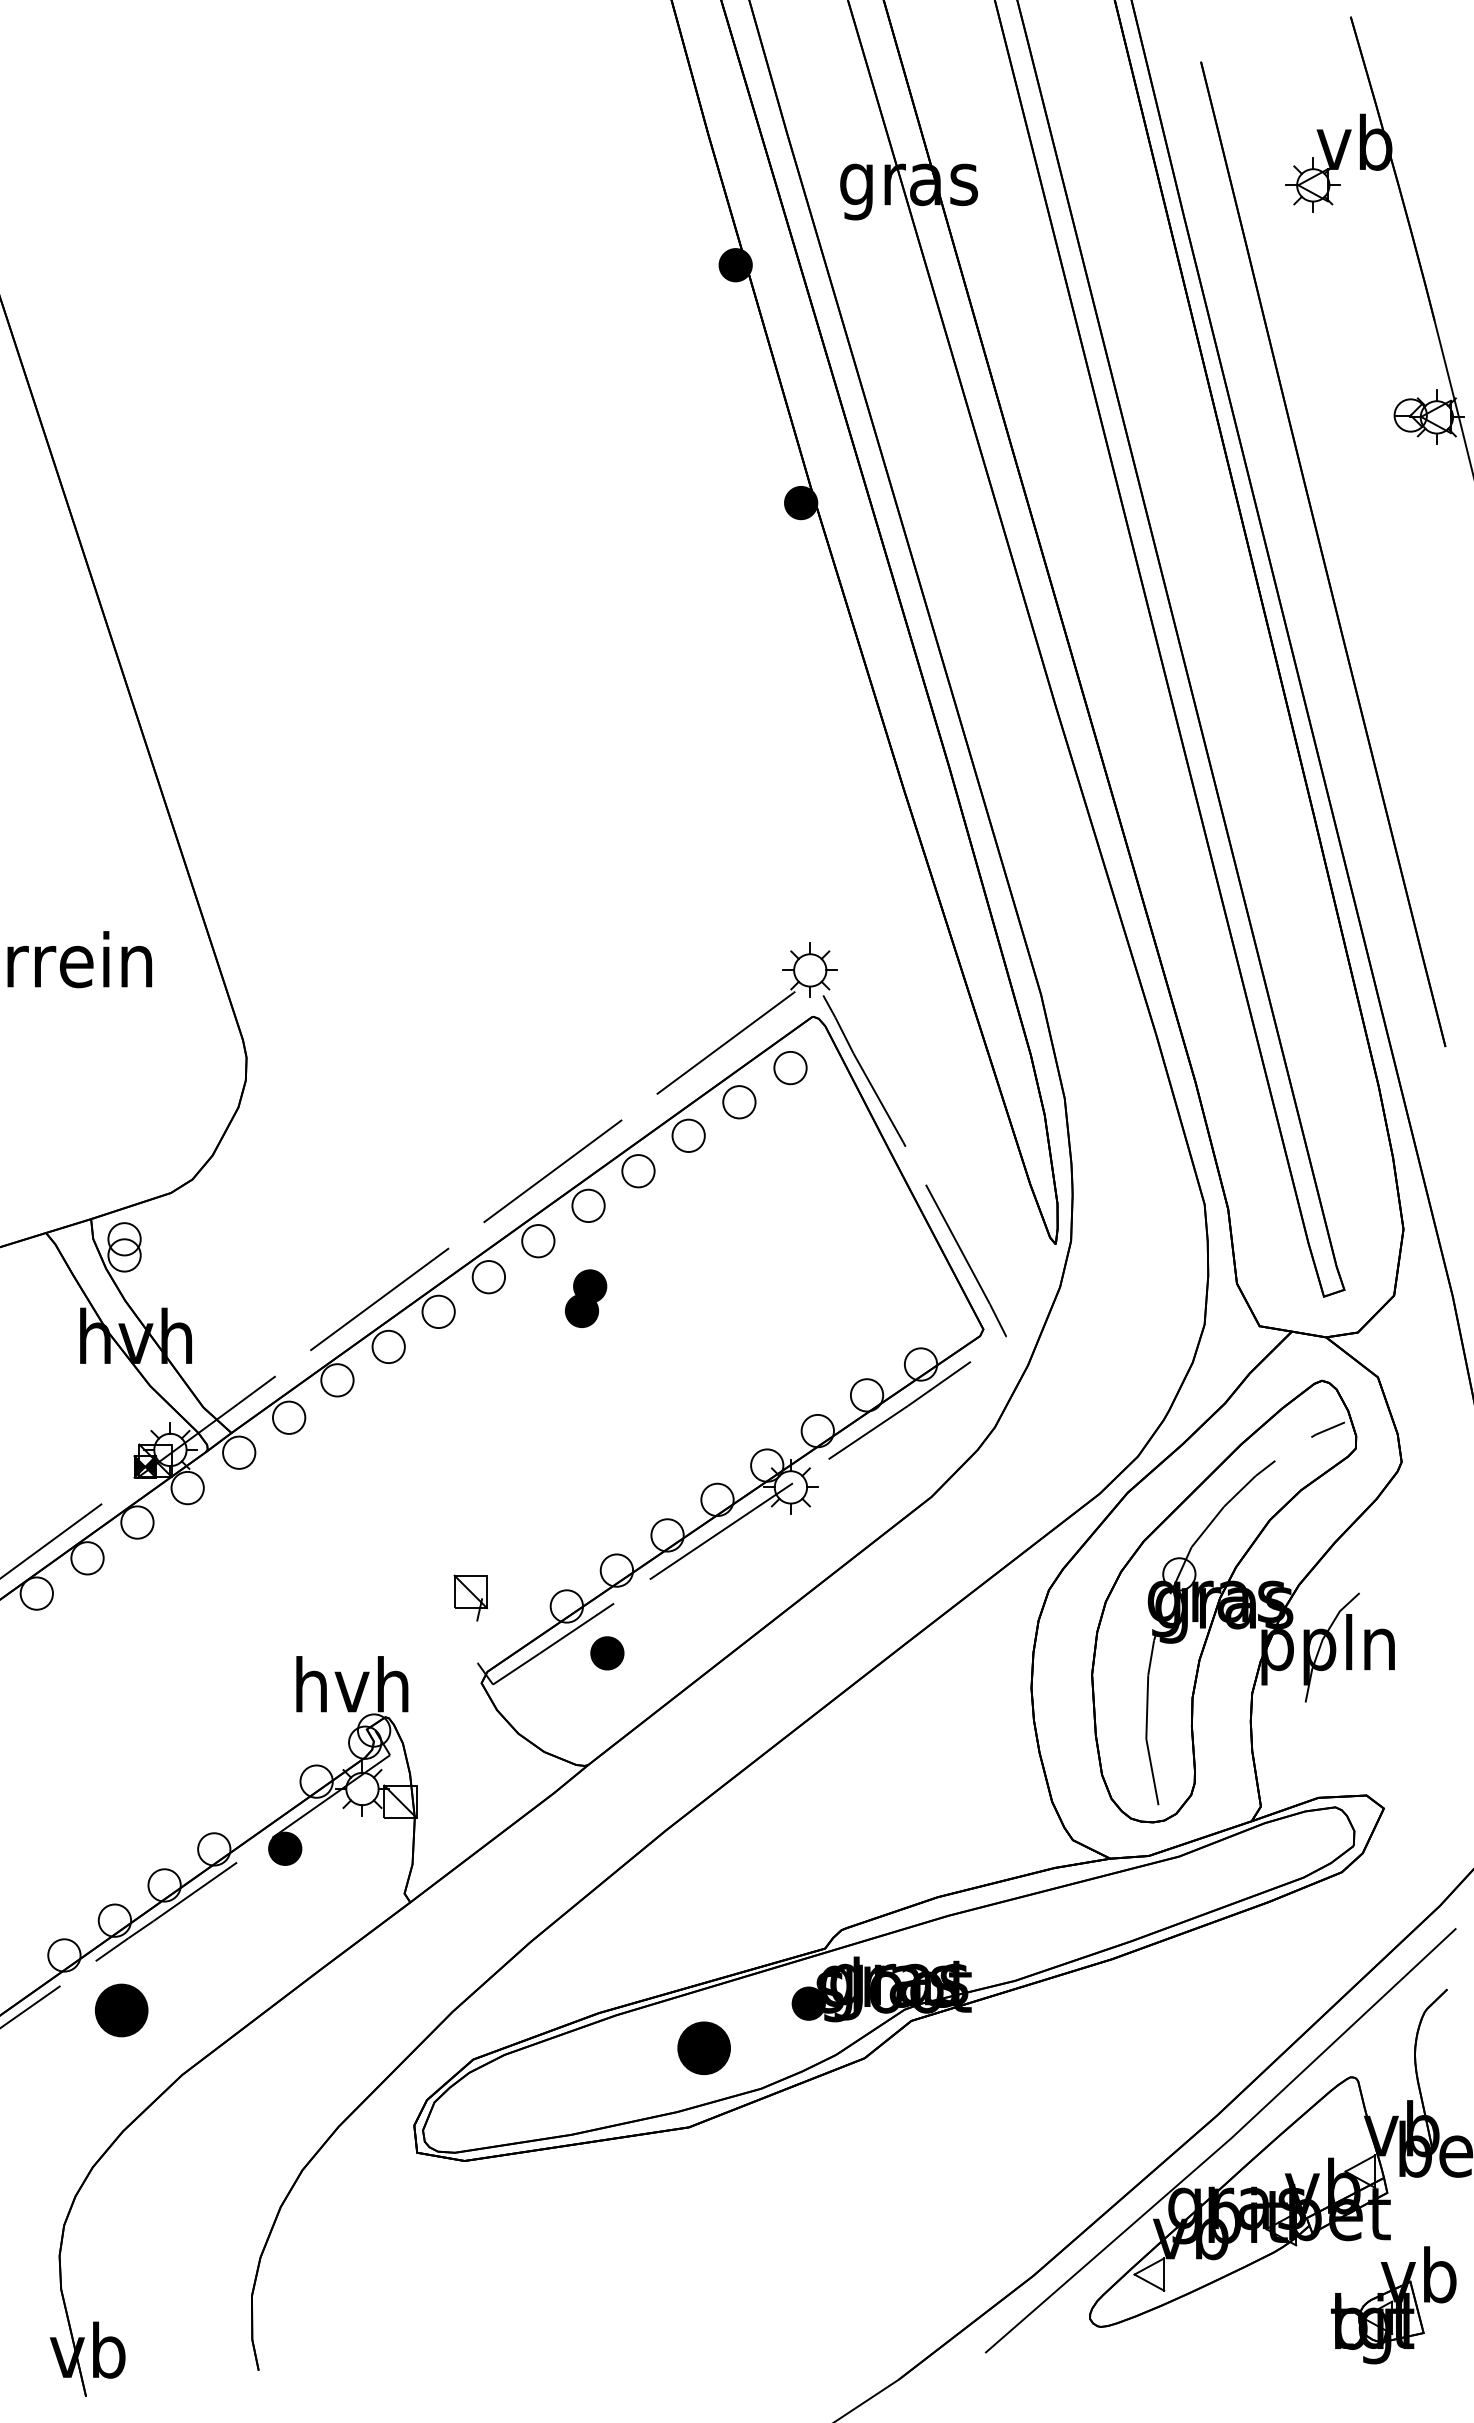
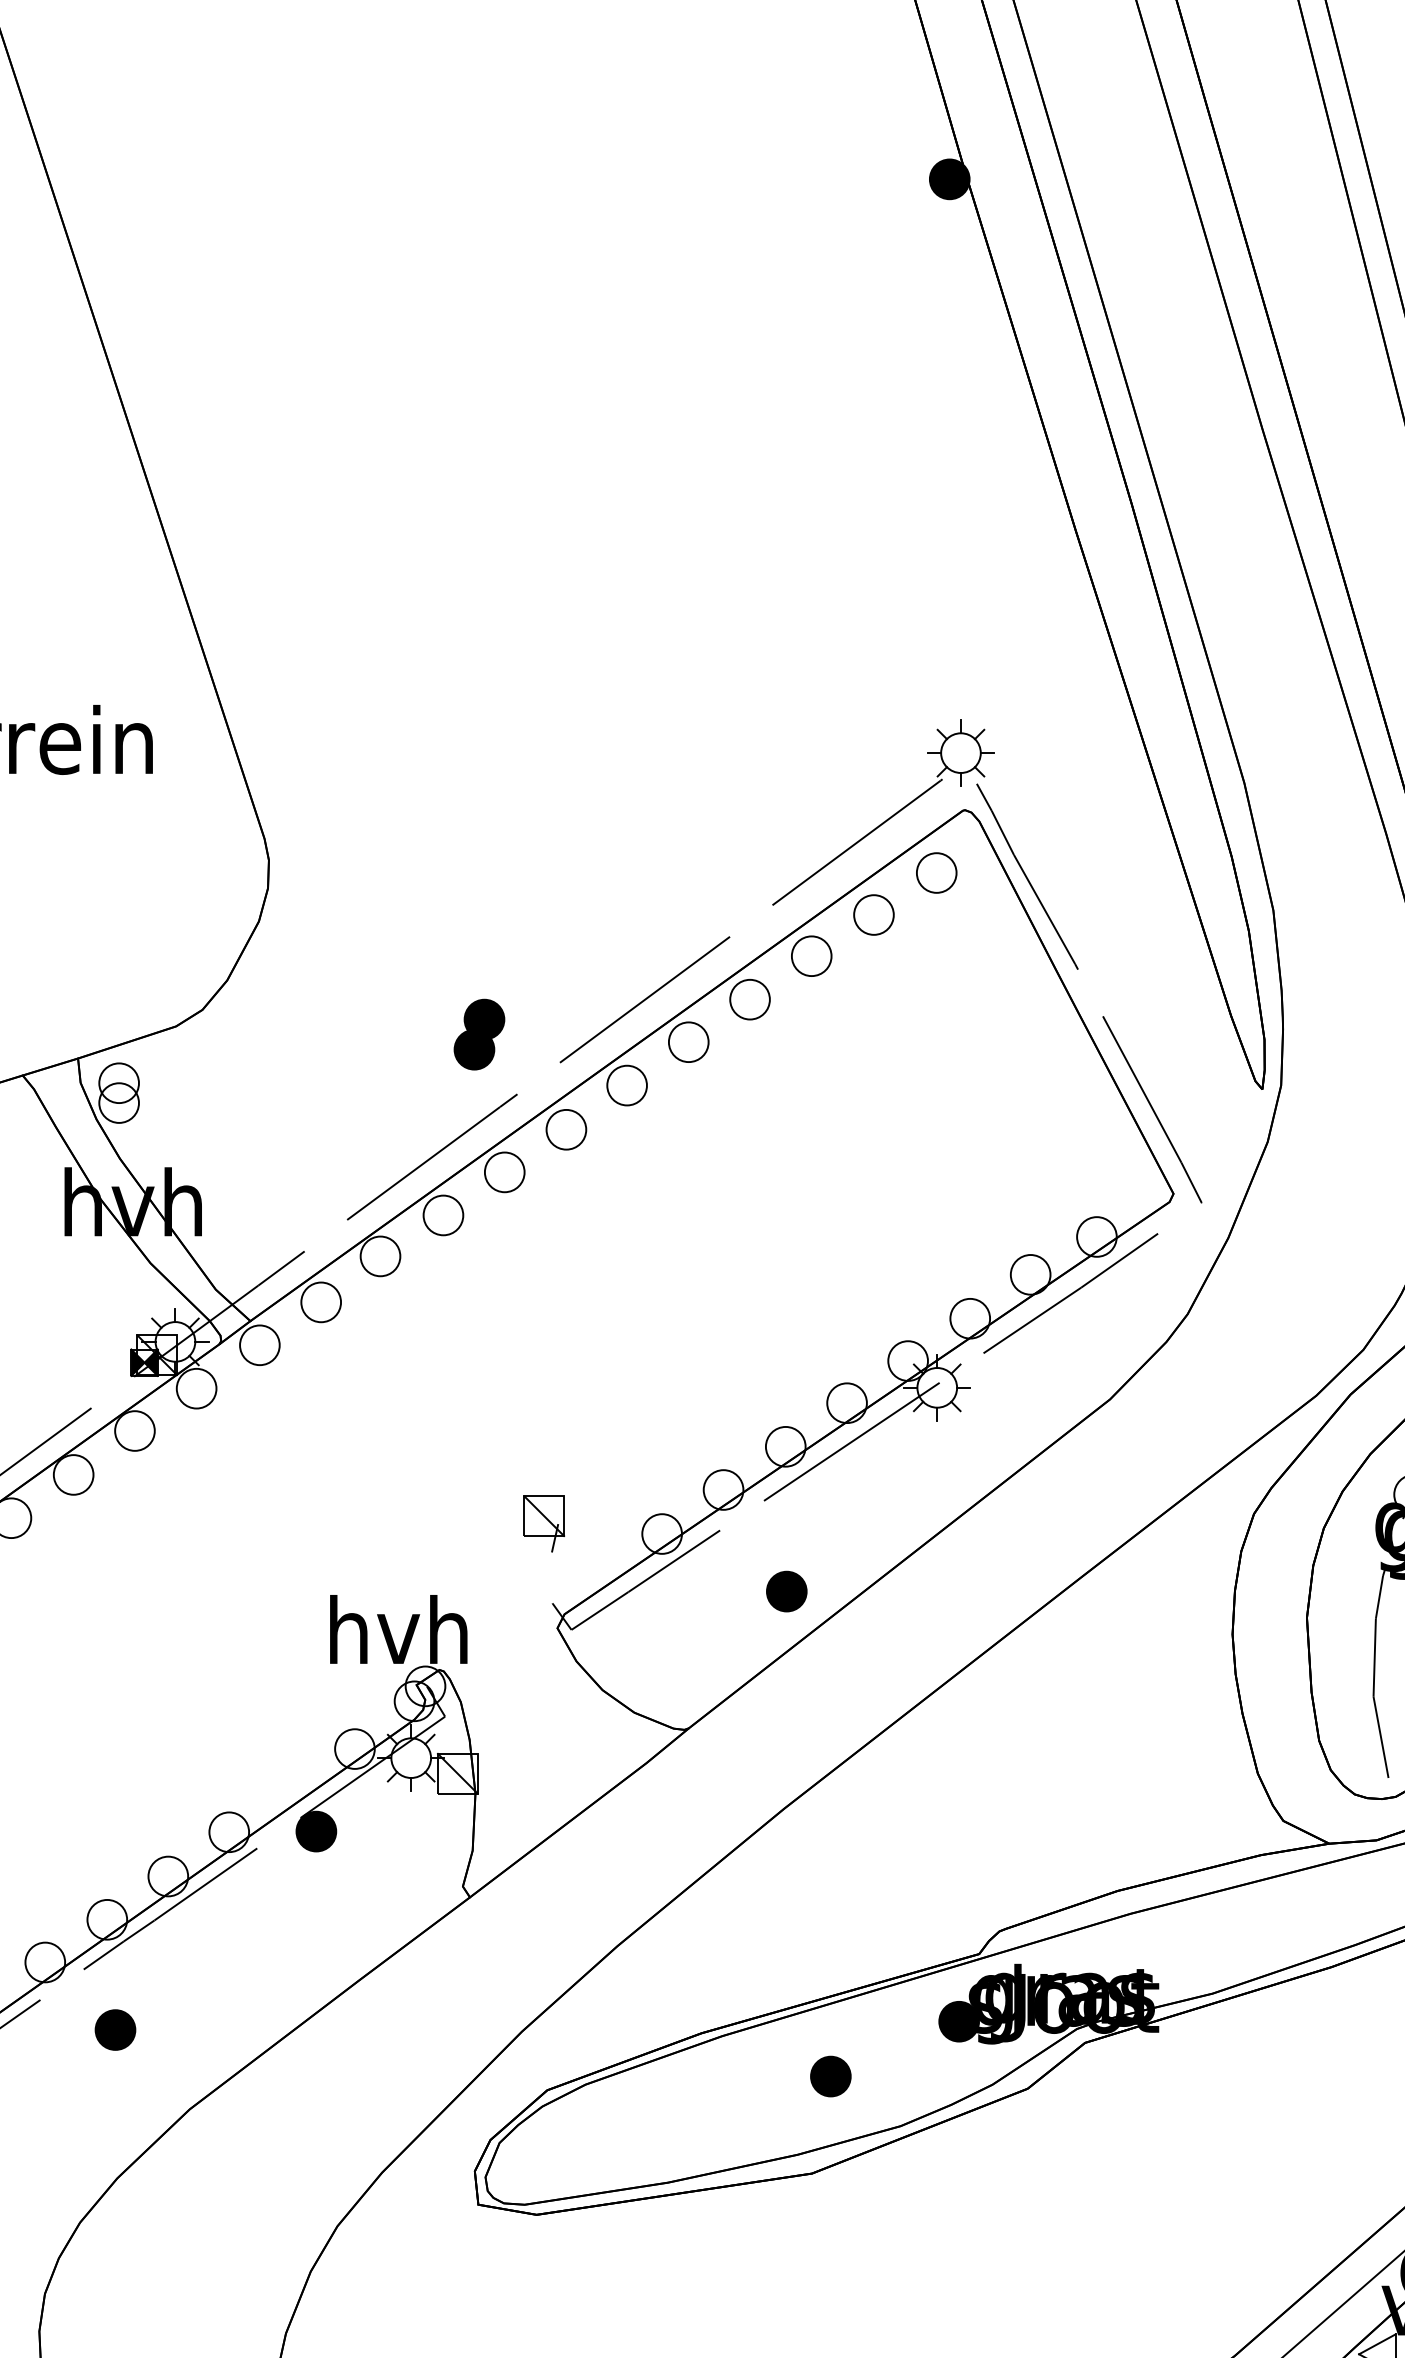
part: (586, 1298) -> (479, 1034), moved
part: (607, 1653) -> (786, 1591), moved
part: (121, 2010) -> (115, 2030), size x0.62
part: (704, 2048) -> (831, 2076), size x0.62

